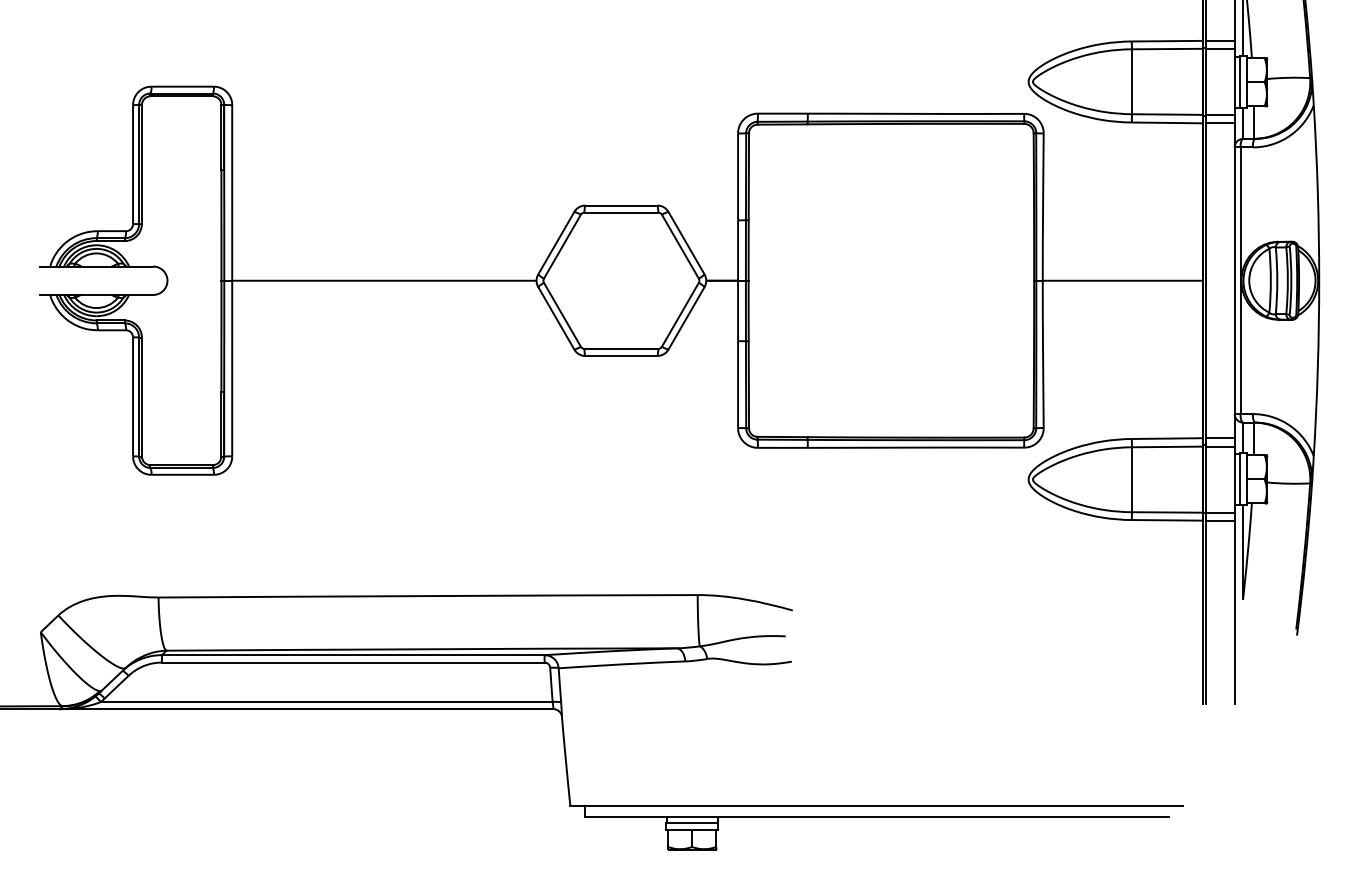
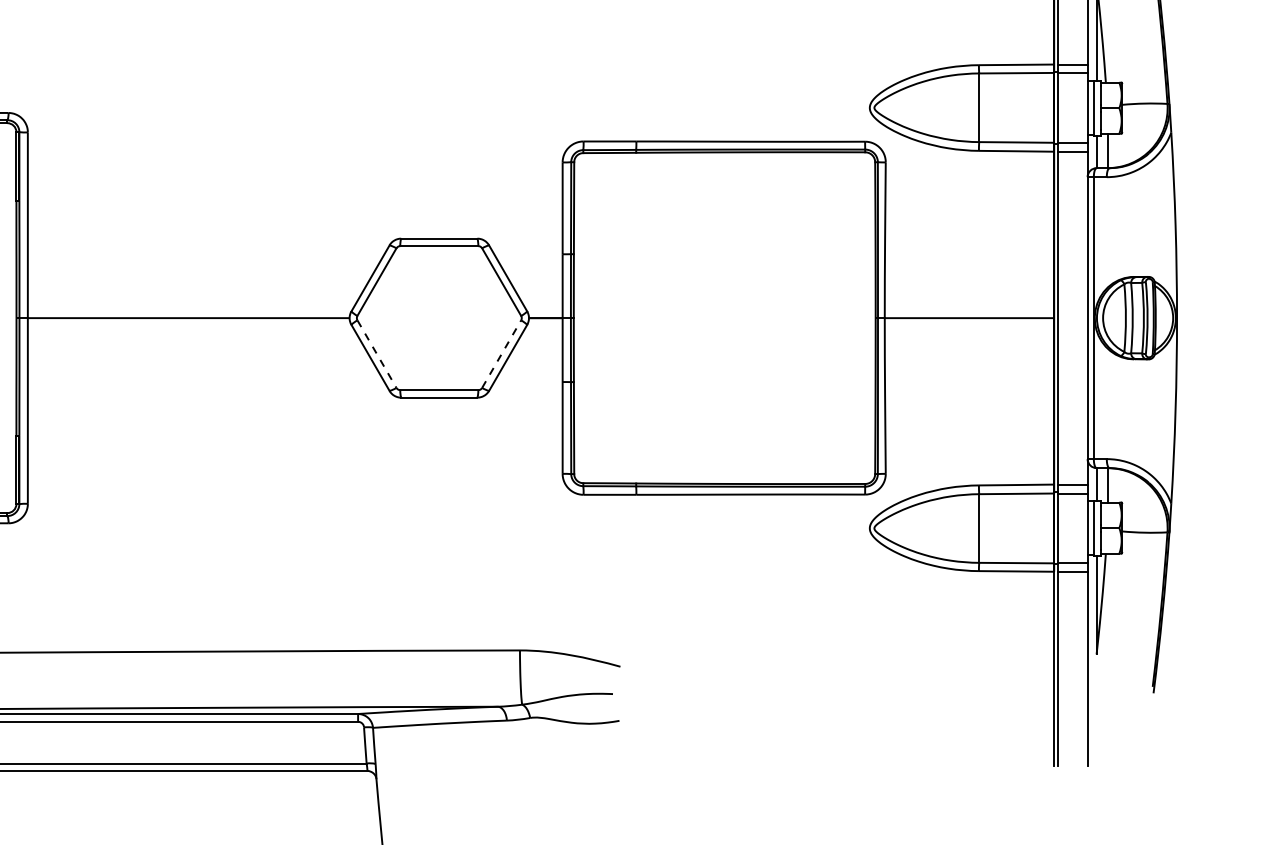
line: (562, 314) -> (377, 353), solid -> dashed
line: (680, 314) -> (501, 353), solid -> dashed

